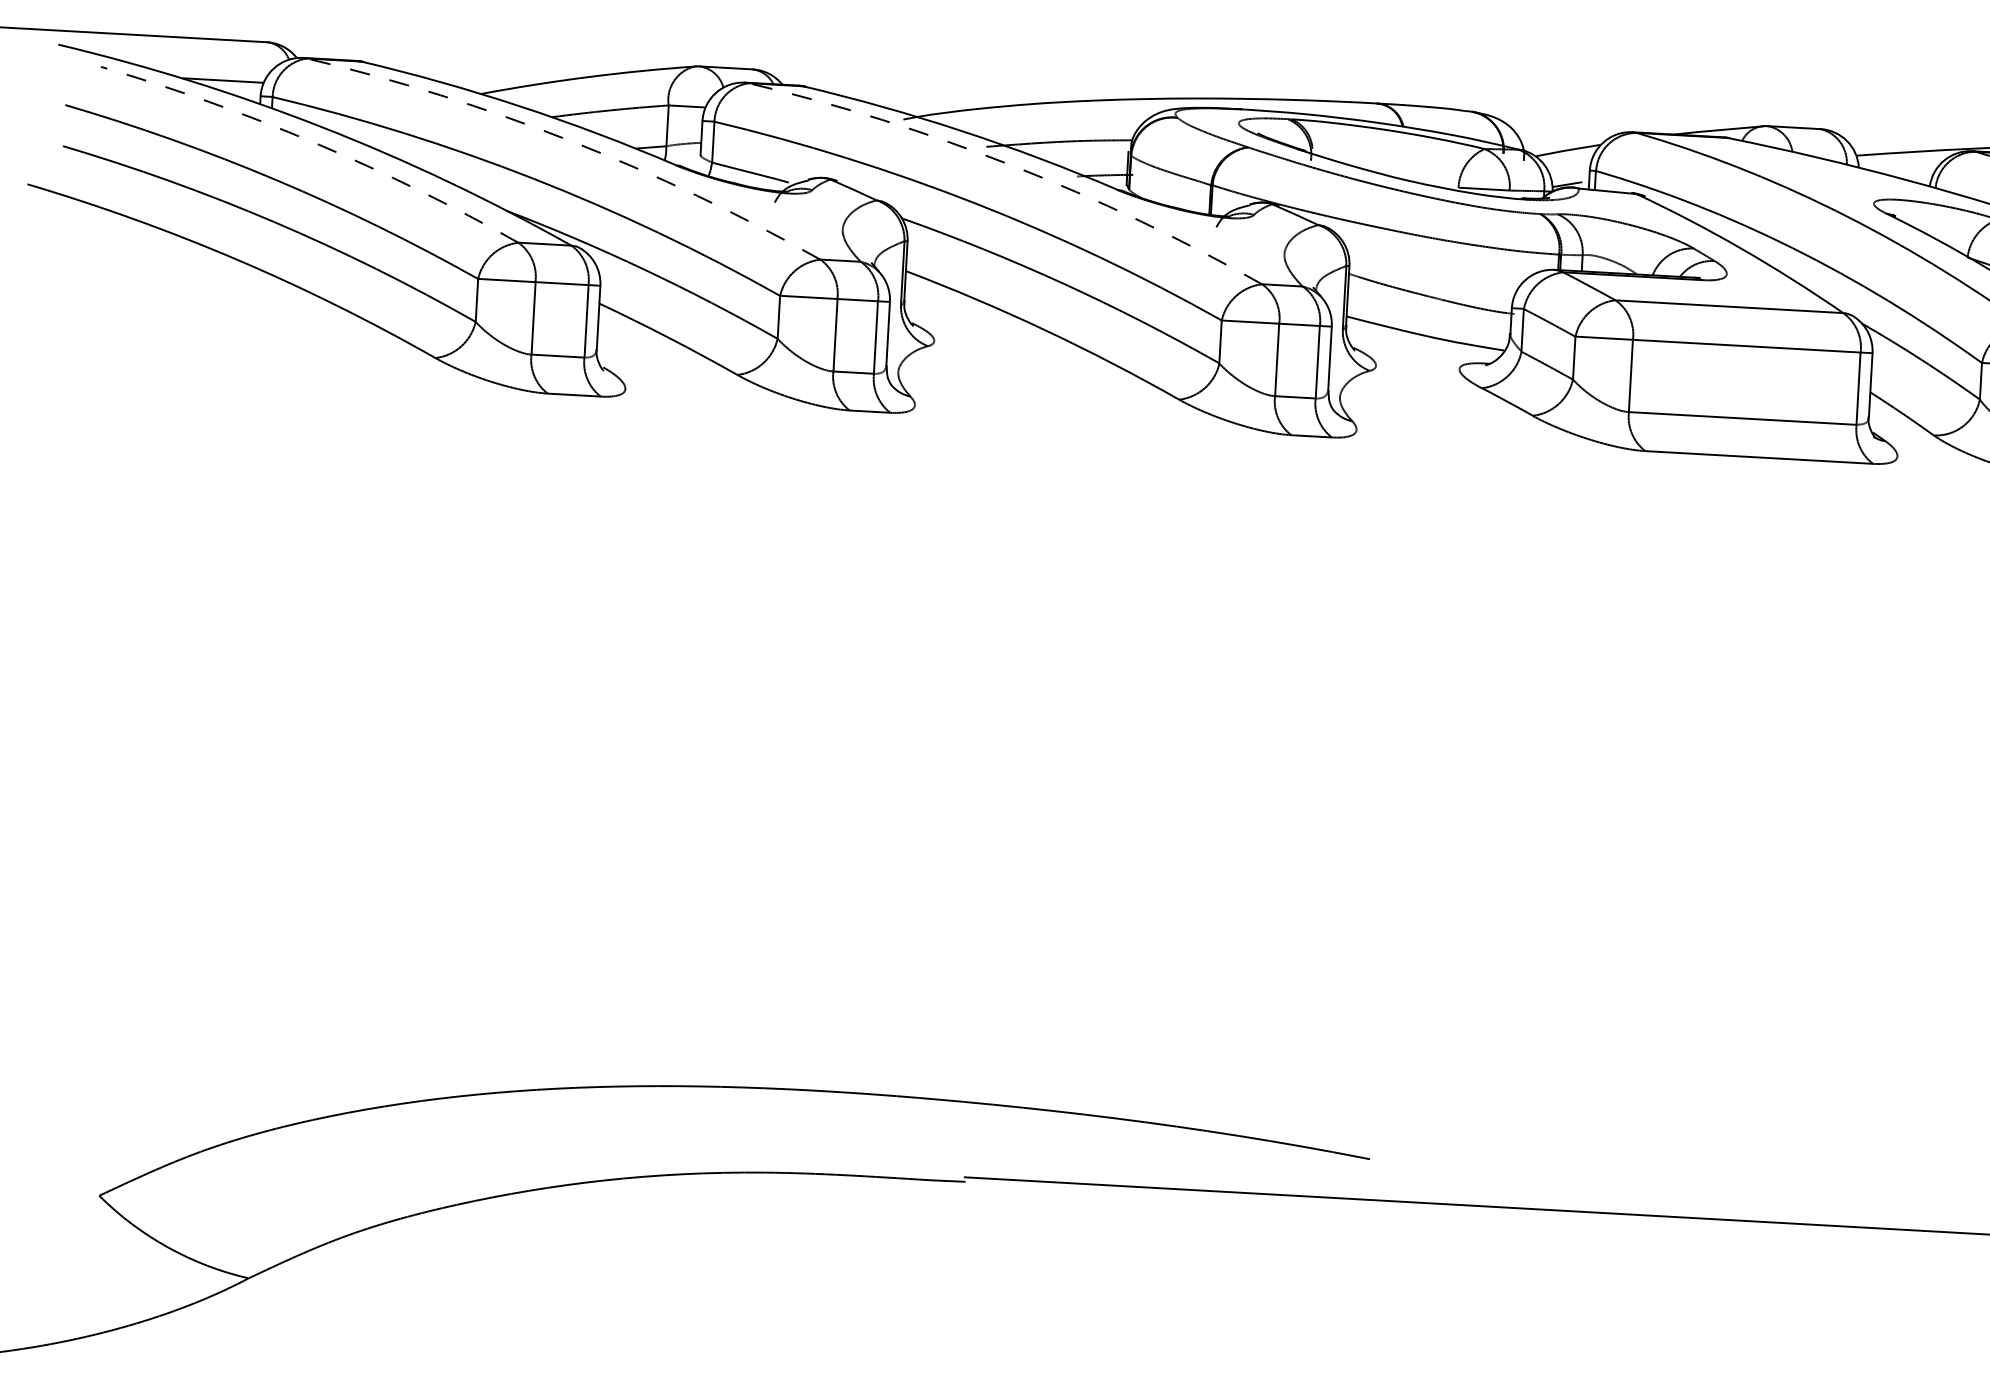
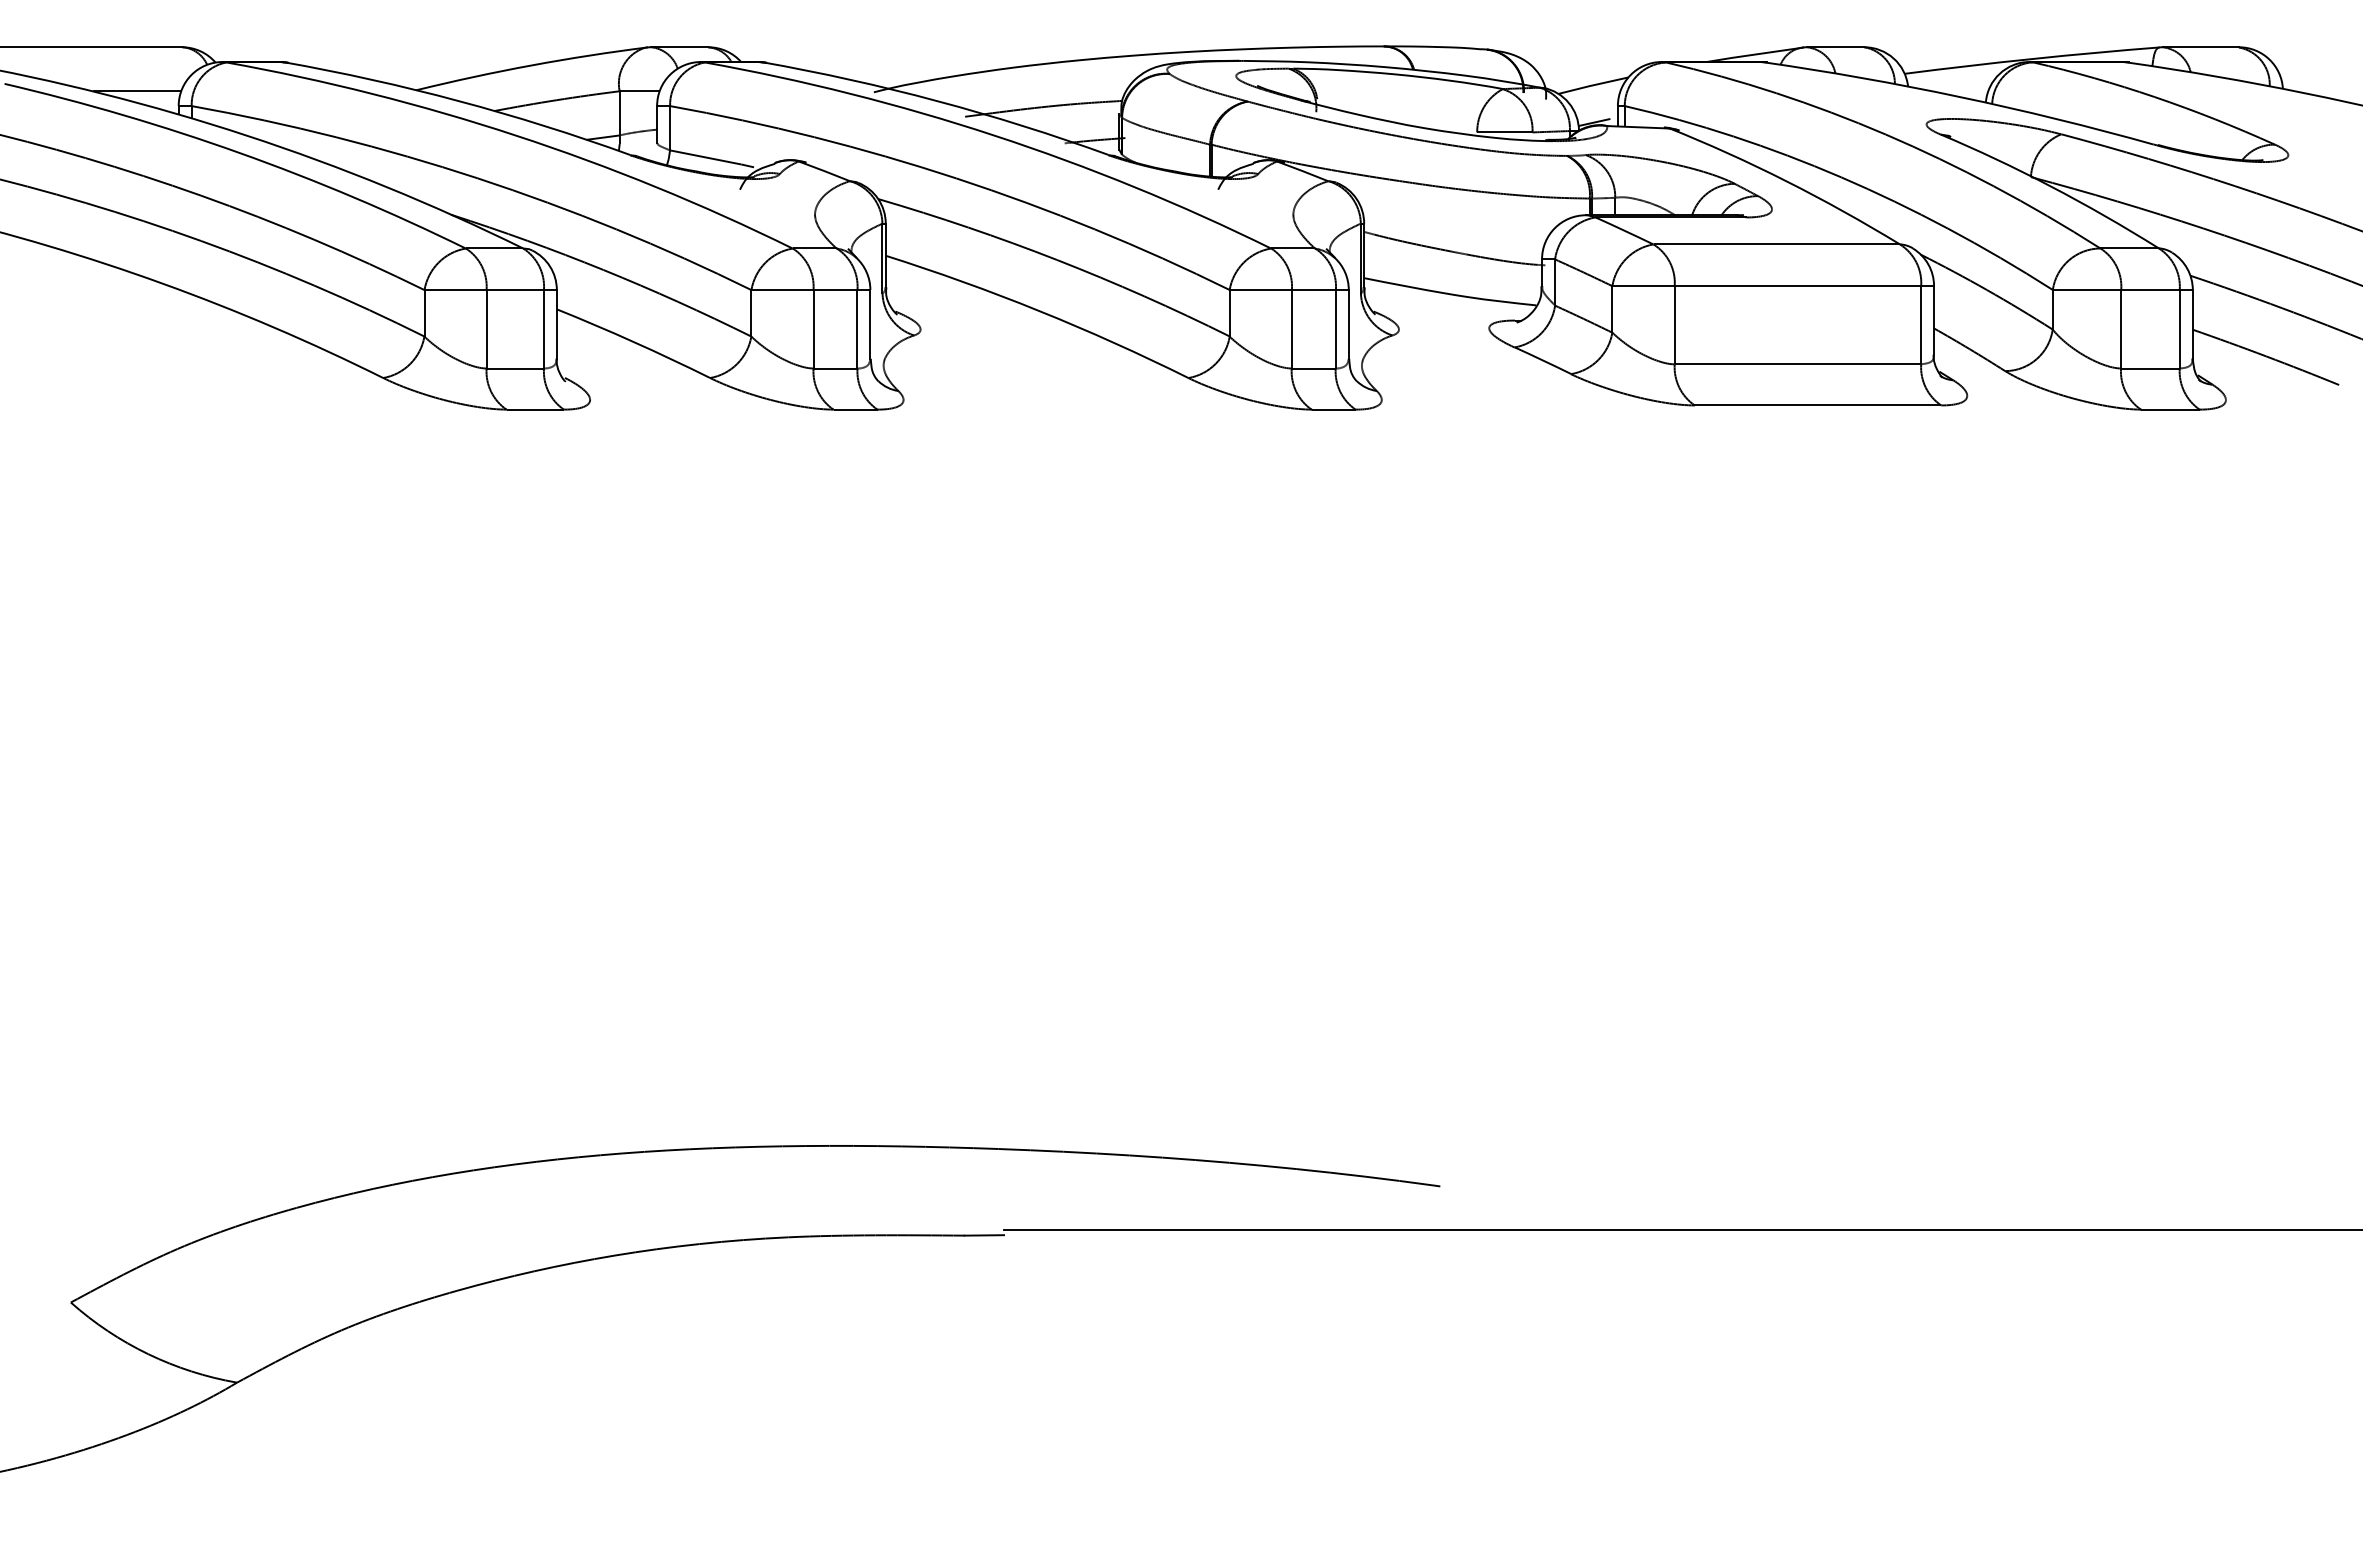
arc: (571, 140) -> (516, 135), dashed -> solid
arc: (314, 143) -> (239, 153), dashed -> solid
arc: (1012, 165) -> (994, 135), dashed -> solid

